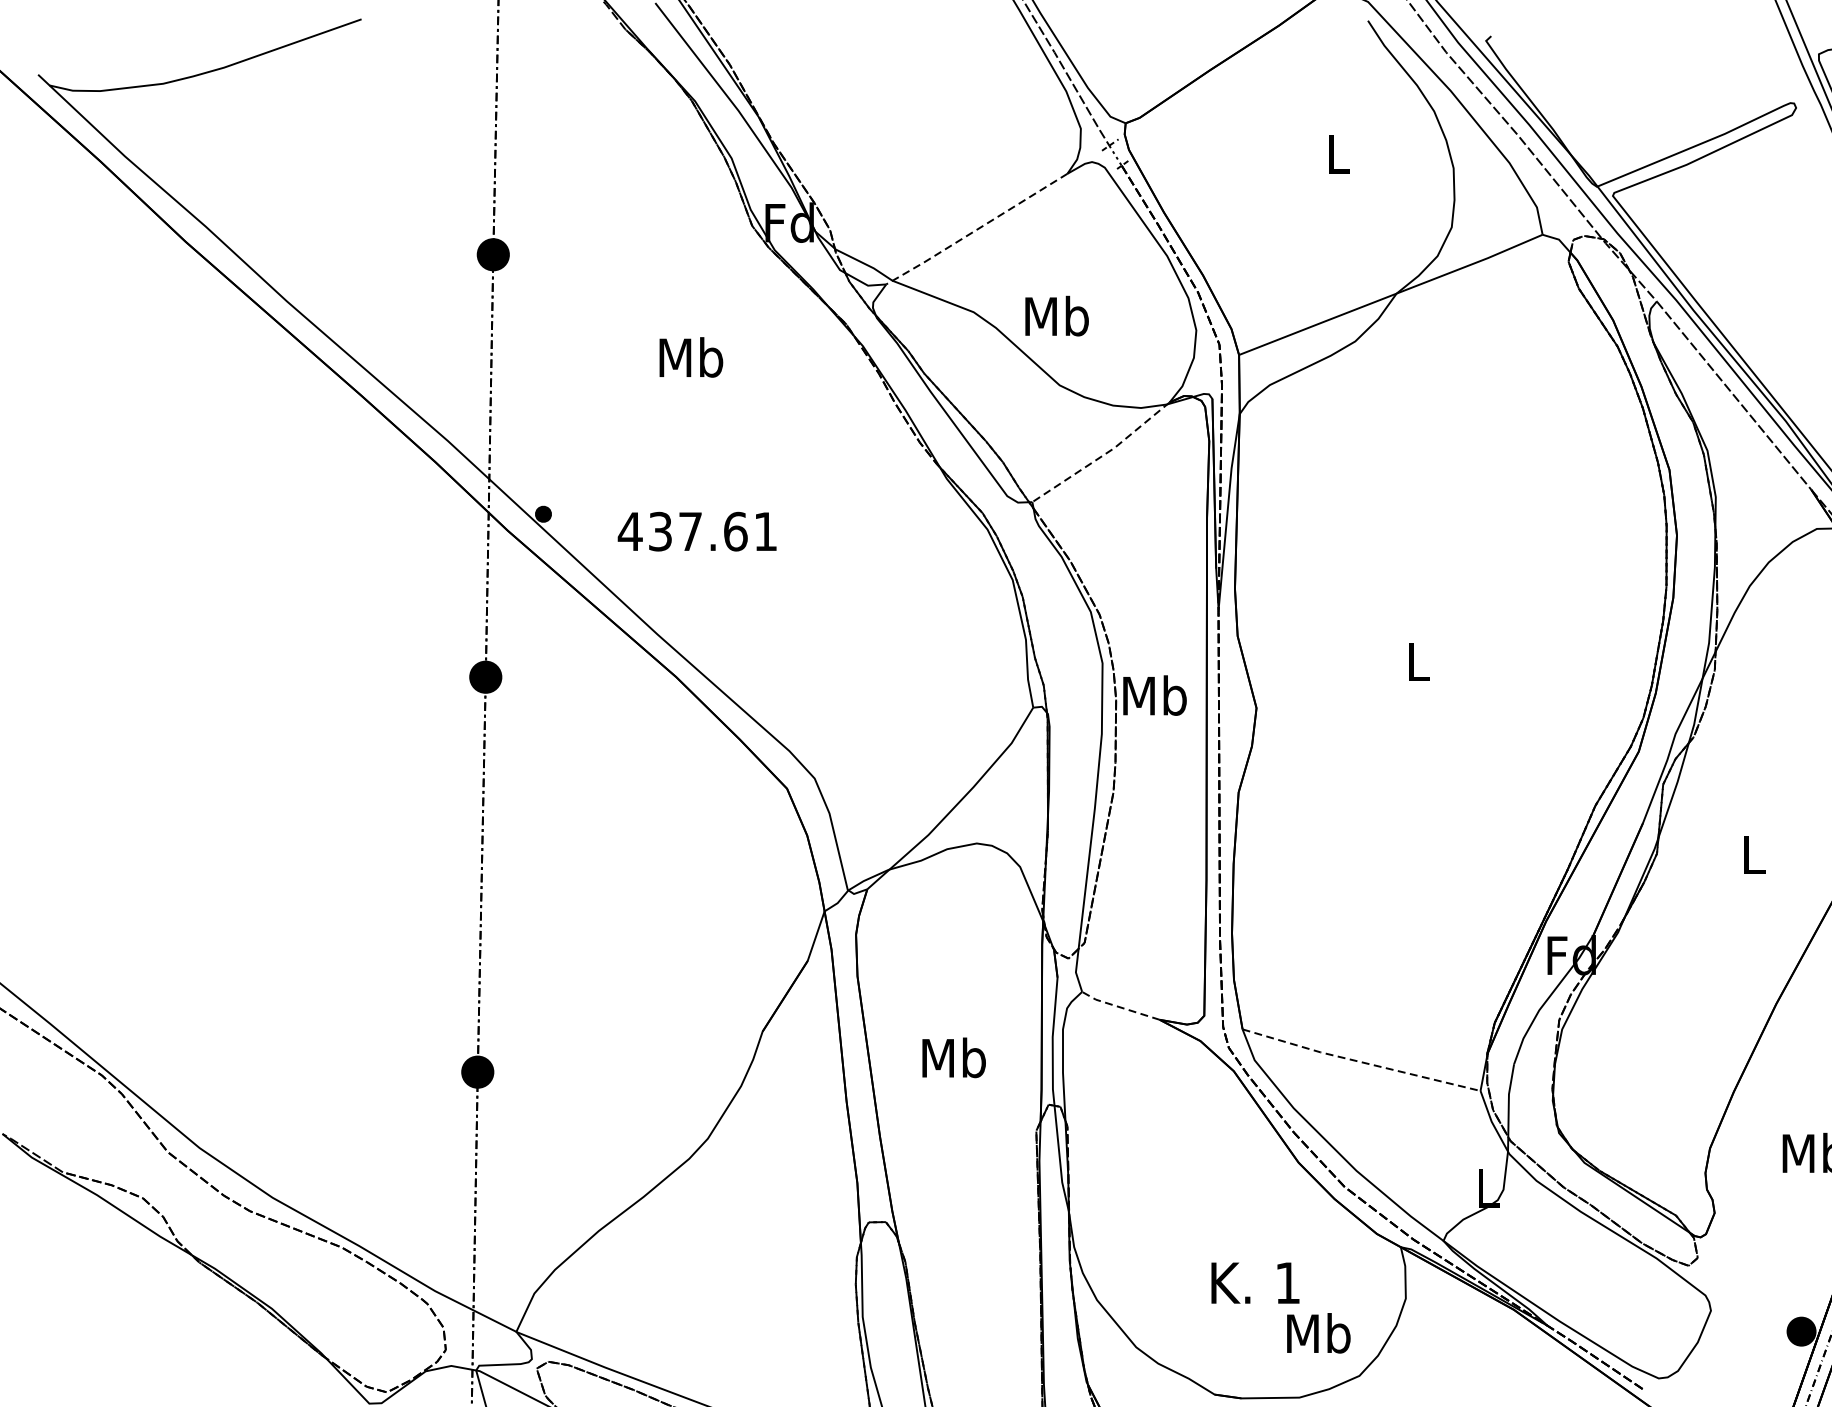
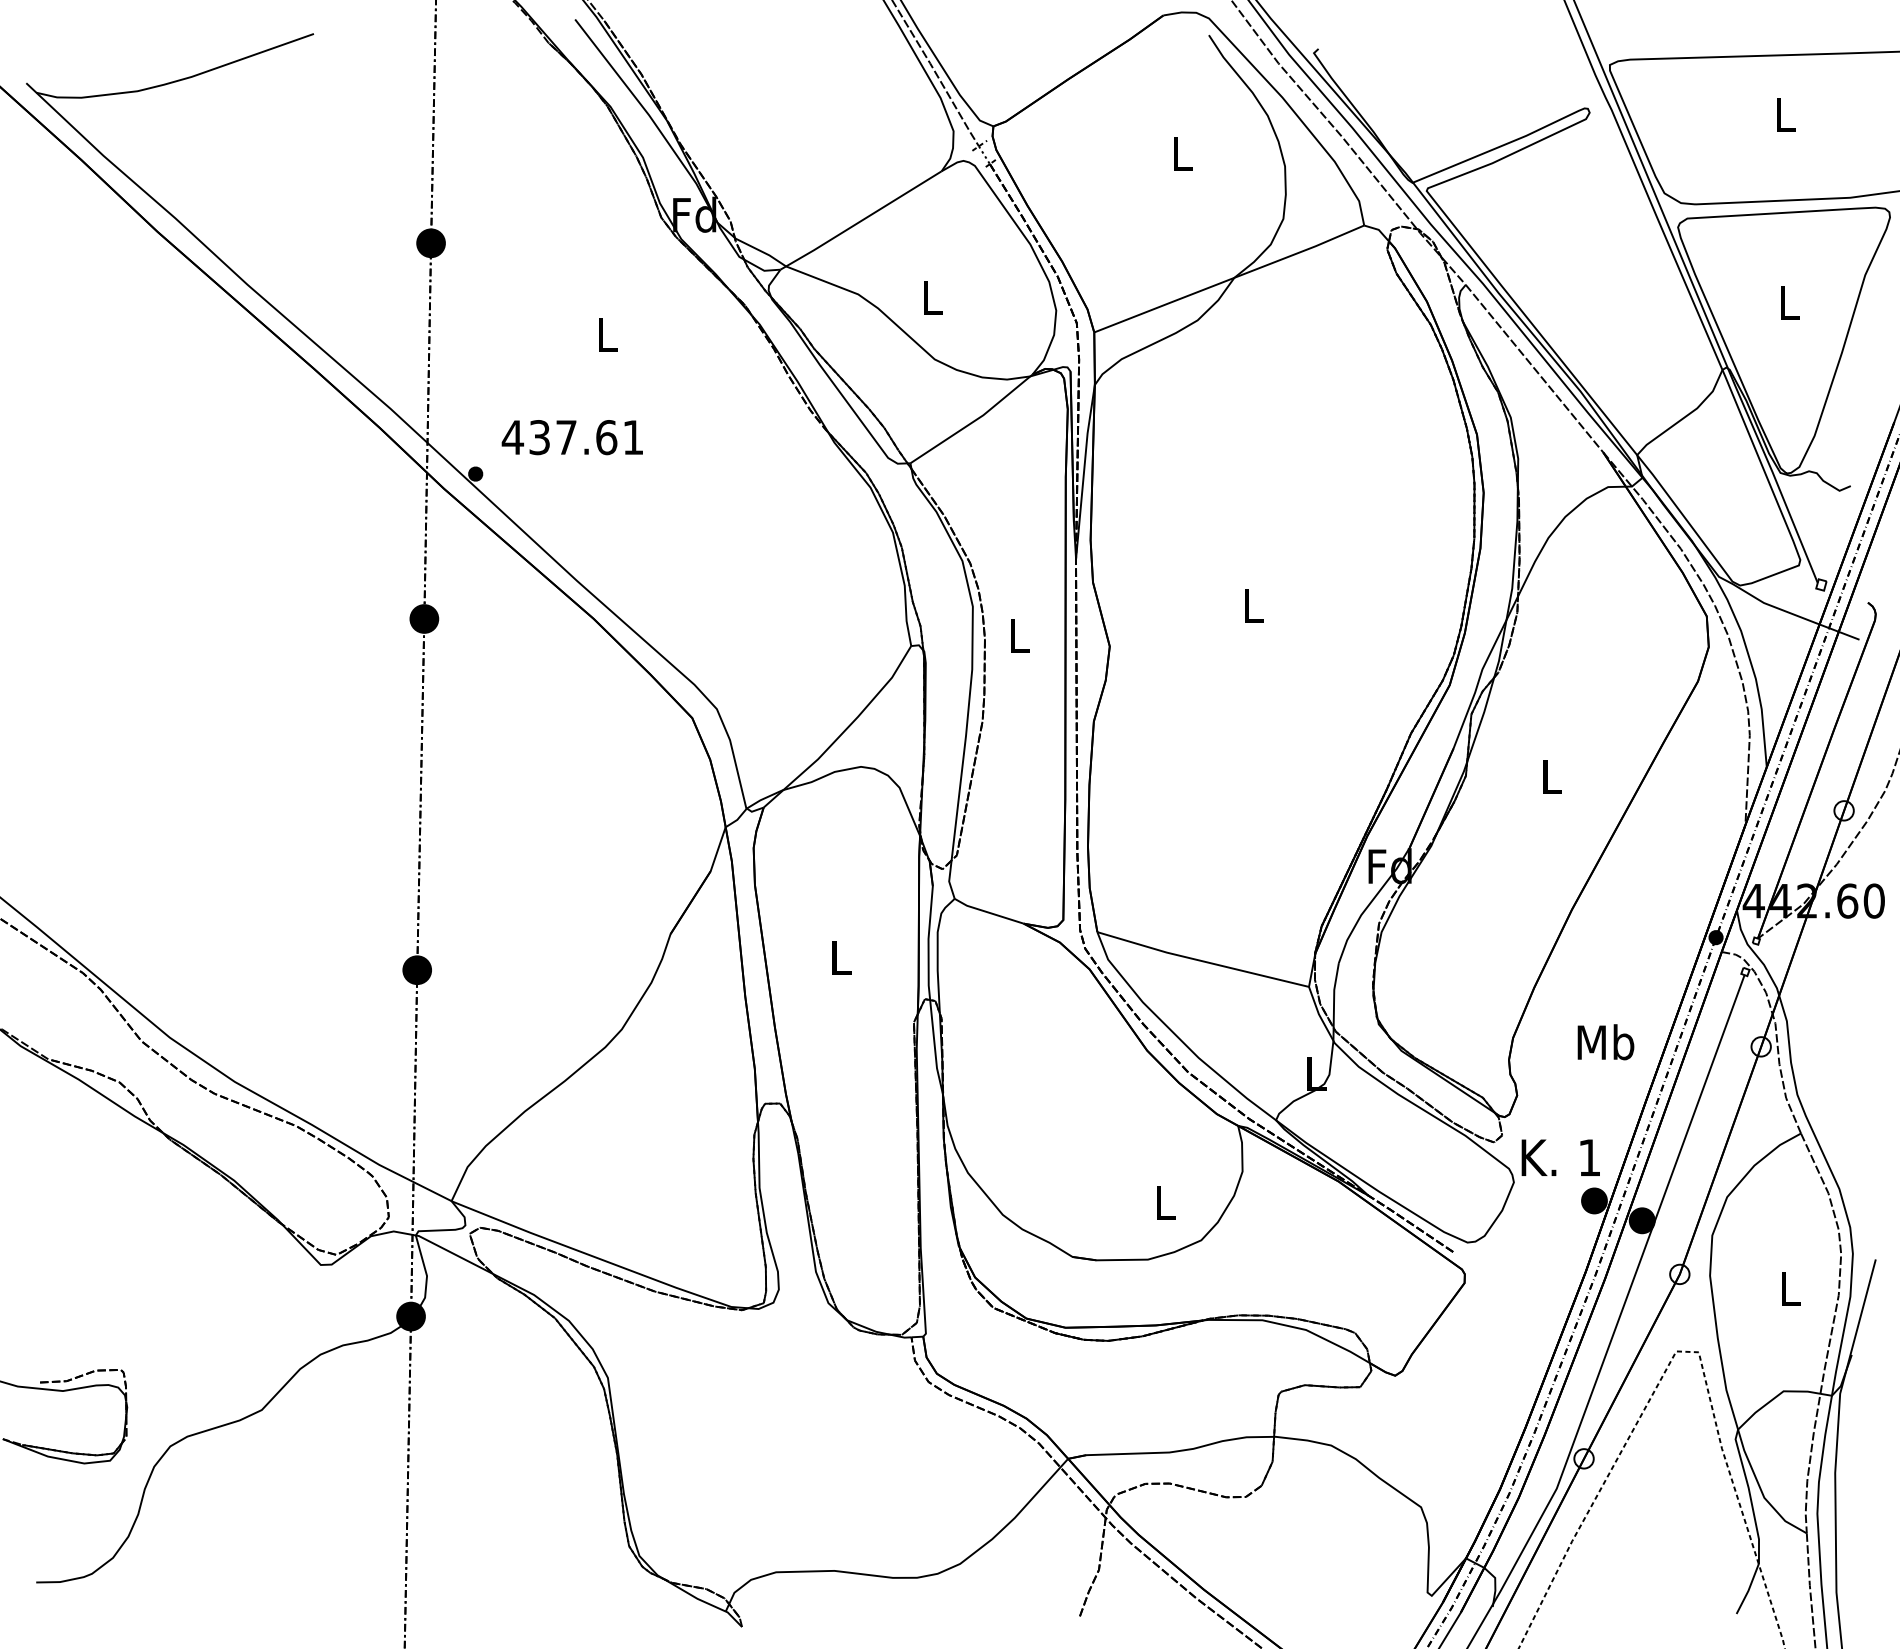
line: (976, 230) -> (860, 221), dashed -> solid
text: (1057, 315) -> (932, 297), Mb -> L
text: (691, 357) -> (607, 334), Mb -> L
line: (1103, 455) -> (973, 421), dashed -> solid
text: (696, 531) -> (571, 437), moved
text: (1155, 695) -> (1019, 635), Mb -> L
line: (1119, 1007) -> (987, 912), dashed -> solid
text: (953, 1057) -> (840, 957), Mb -> L
line: (1360, 1062) -> (1202, 961), dashed -> solid
text: (1255, 1282) -> (1560, 1157), moved
text: (1319, 1333) -> (1165, 1202), Mb -> L

